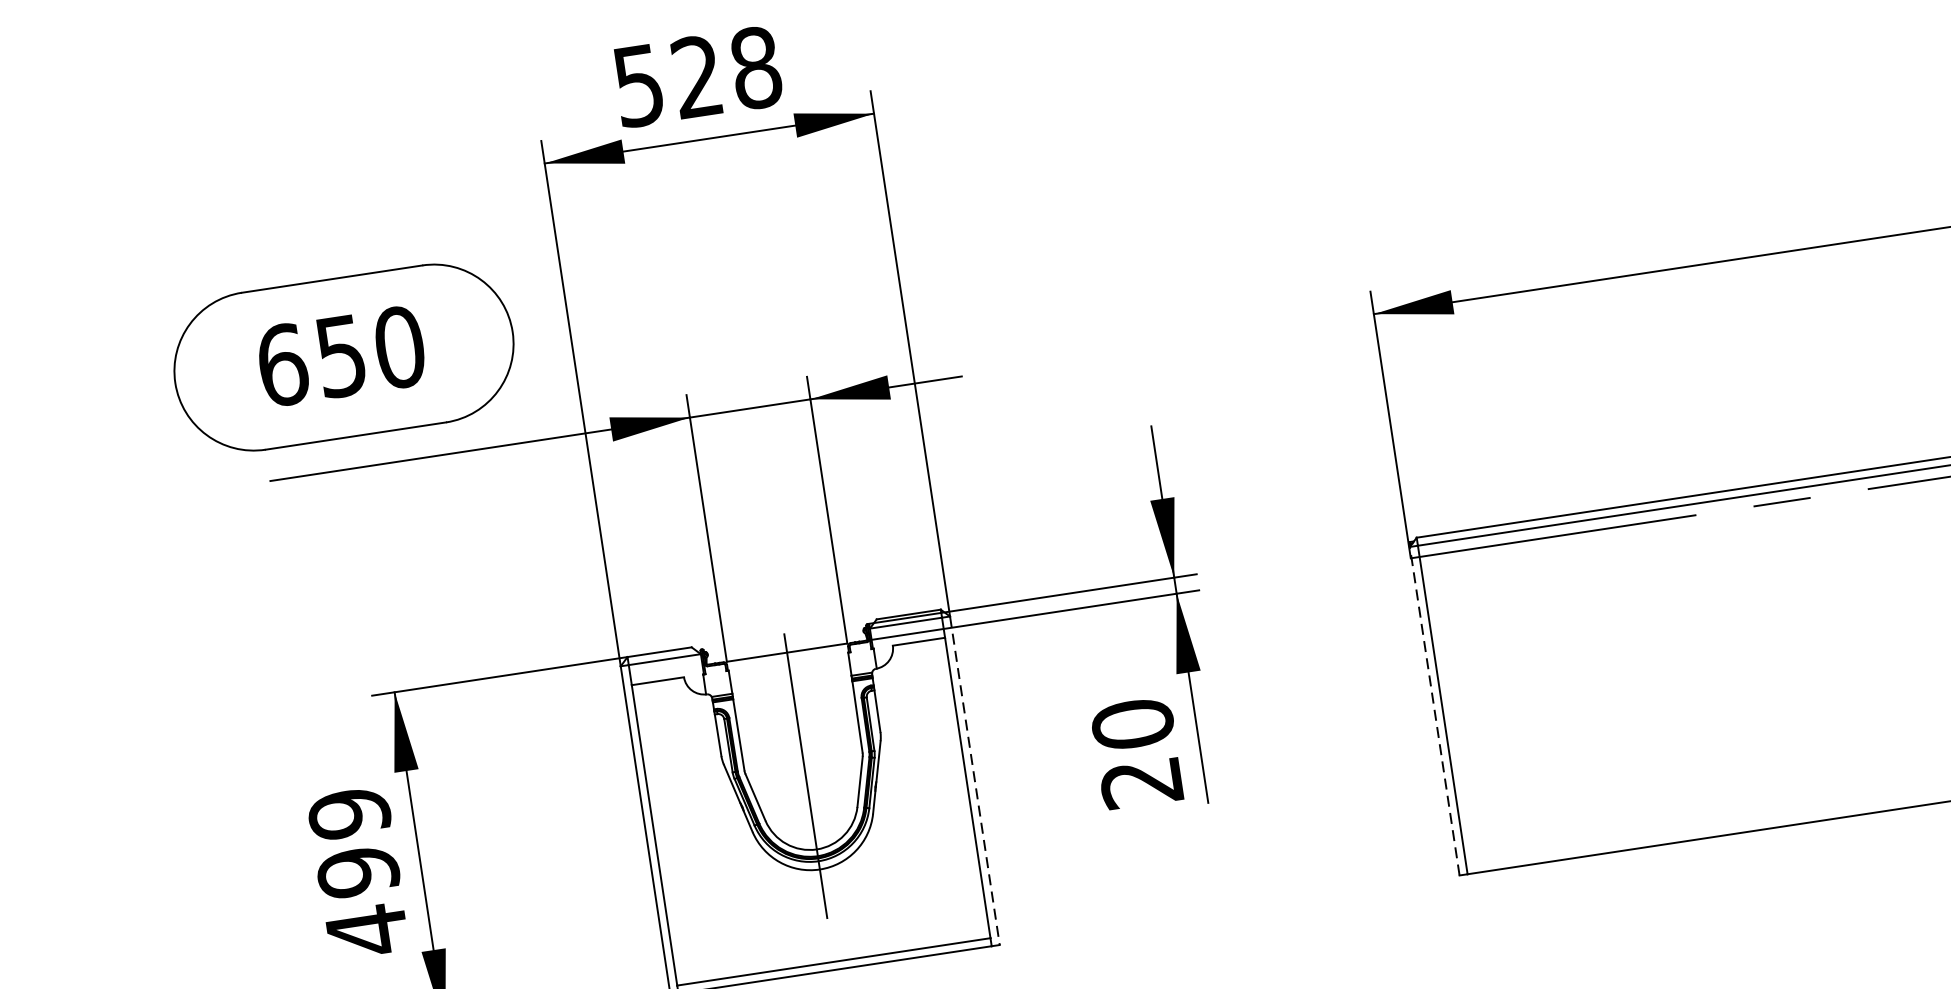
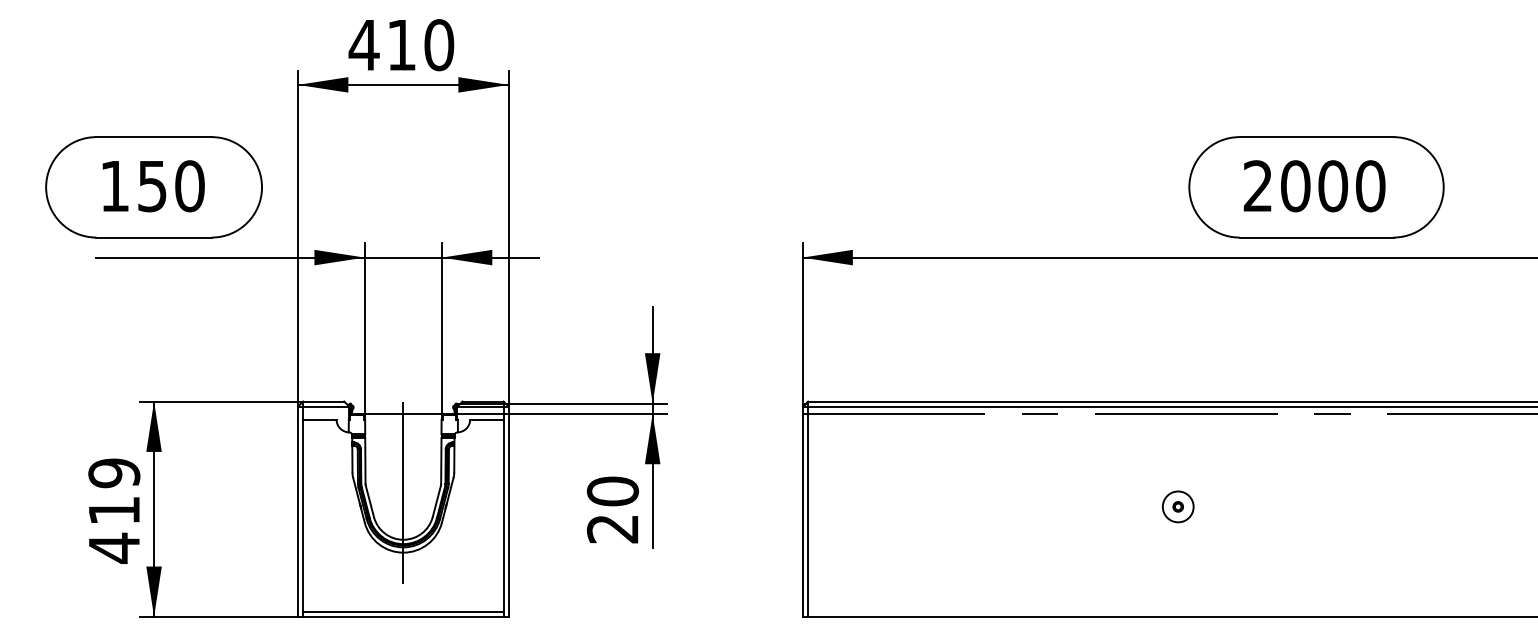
text: (697, 77) -> (401, 45), 528 -> 410
text: (283, 365) -> (115, 186), 650 -> 150
line: (1435, 710) -> (803, 511), dashed -> solid
line: (974, 781) -> (508, 512), dashed -> solid
text: (358, 871) -> (114, 510), 499 -> 419

